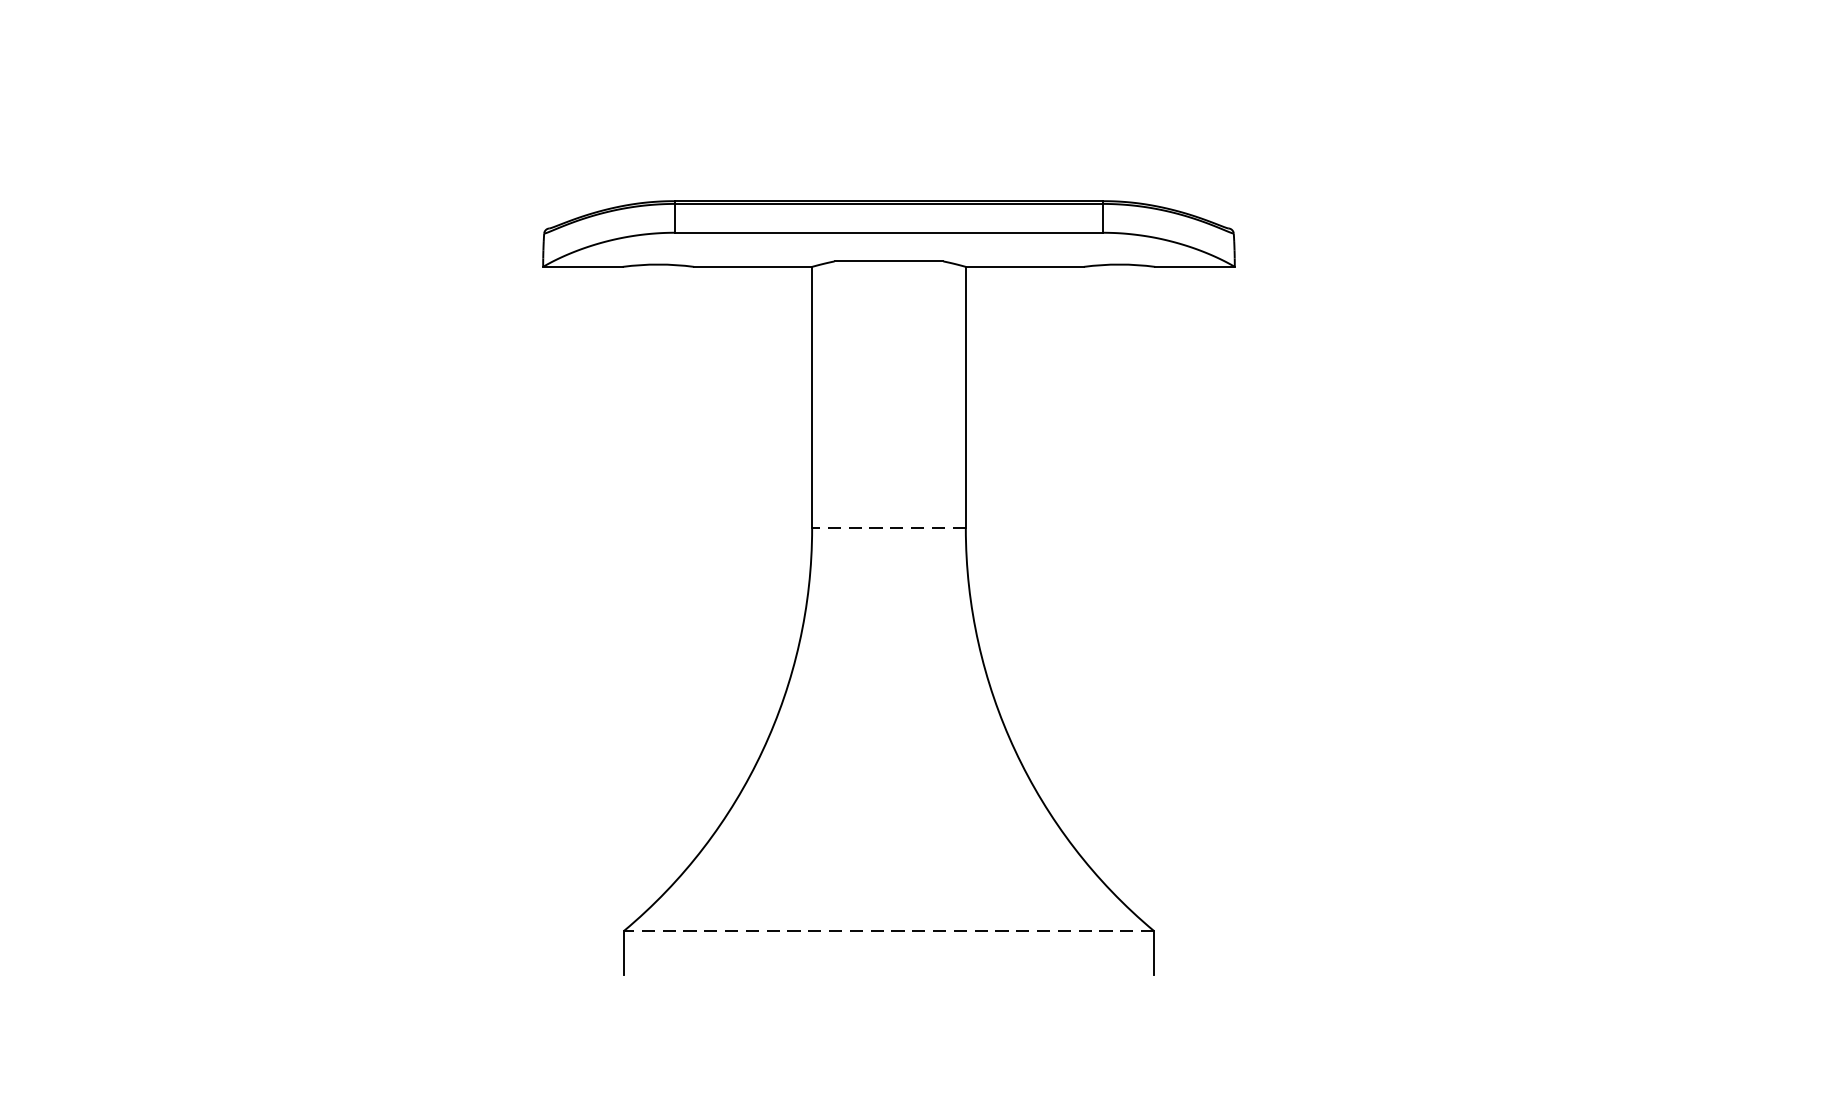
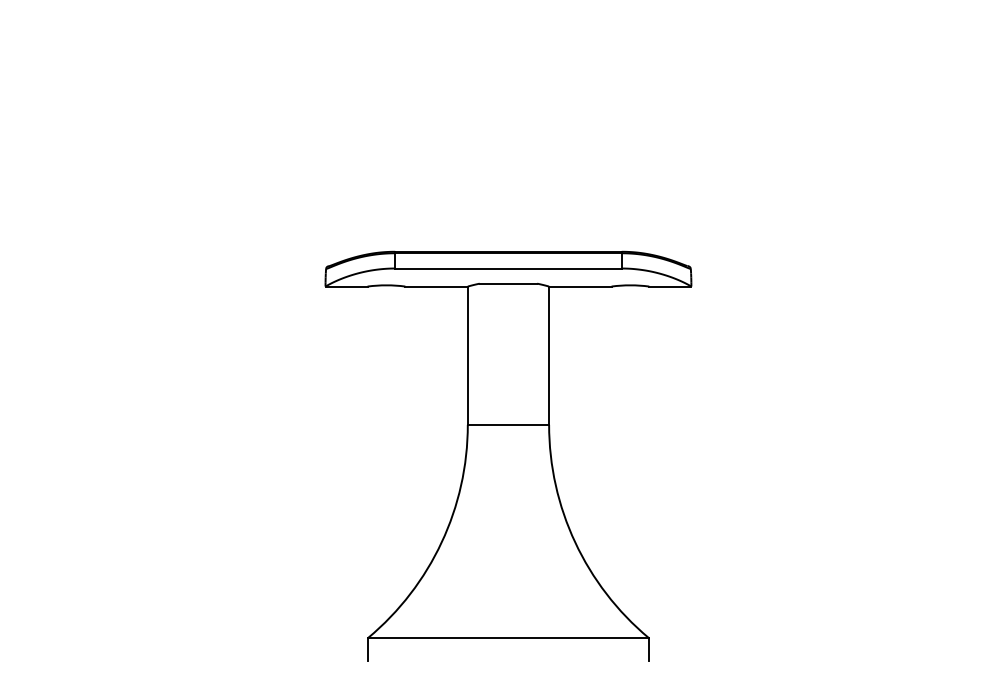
line: (889, 527) -> (508, 424), dashed -> solid
line: (887, 930) -> (507, 637), dashed -> solid

